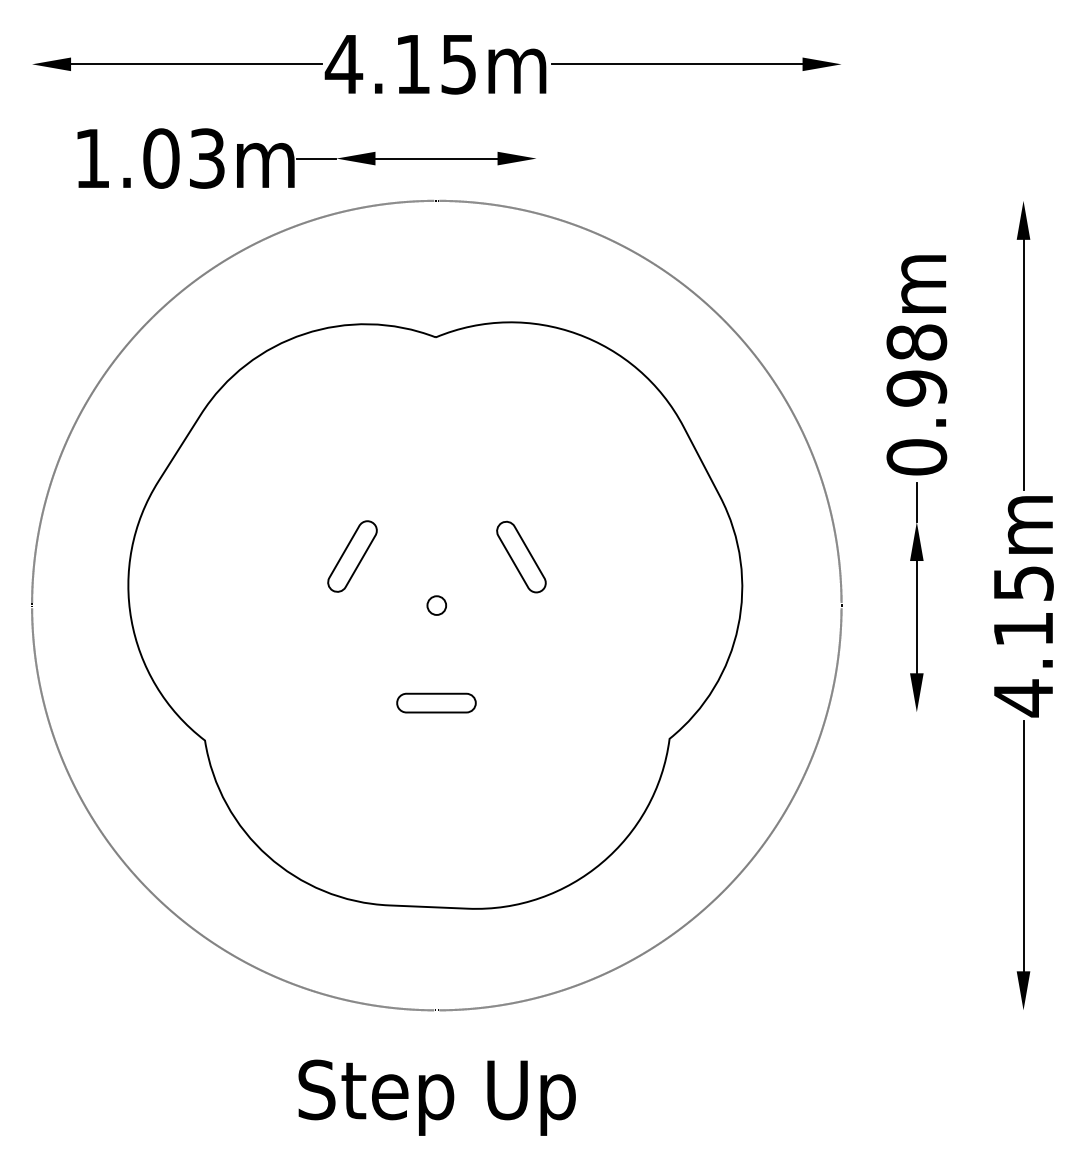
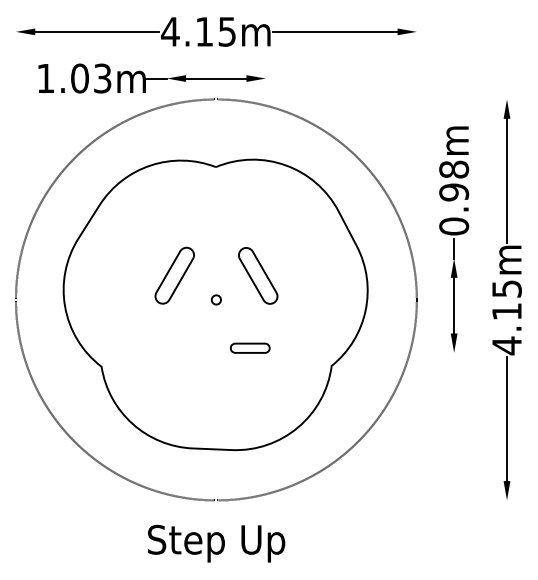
part: (352, 556) -> (174, 275), size x1.6
part: (521, 556) -> (258, 275), size x1.6
part: (436, 701) -> (250, 347), moved

